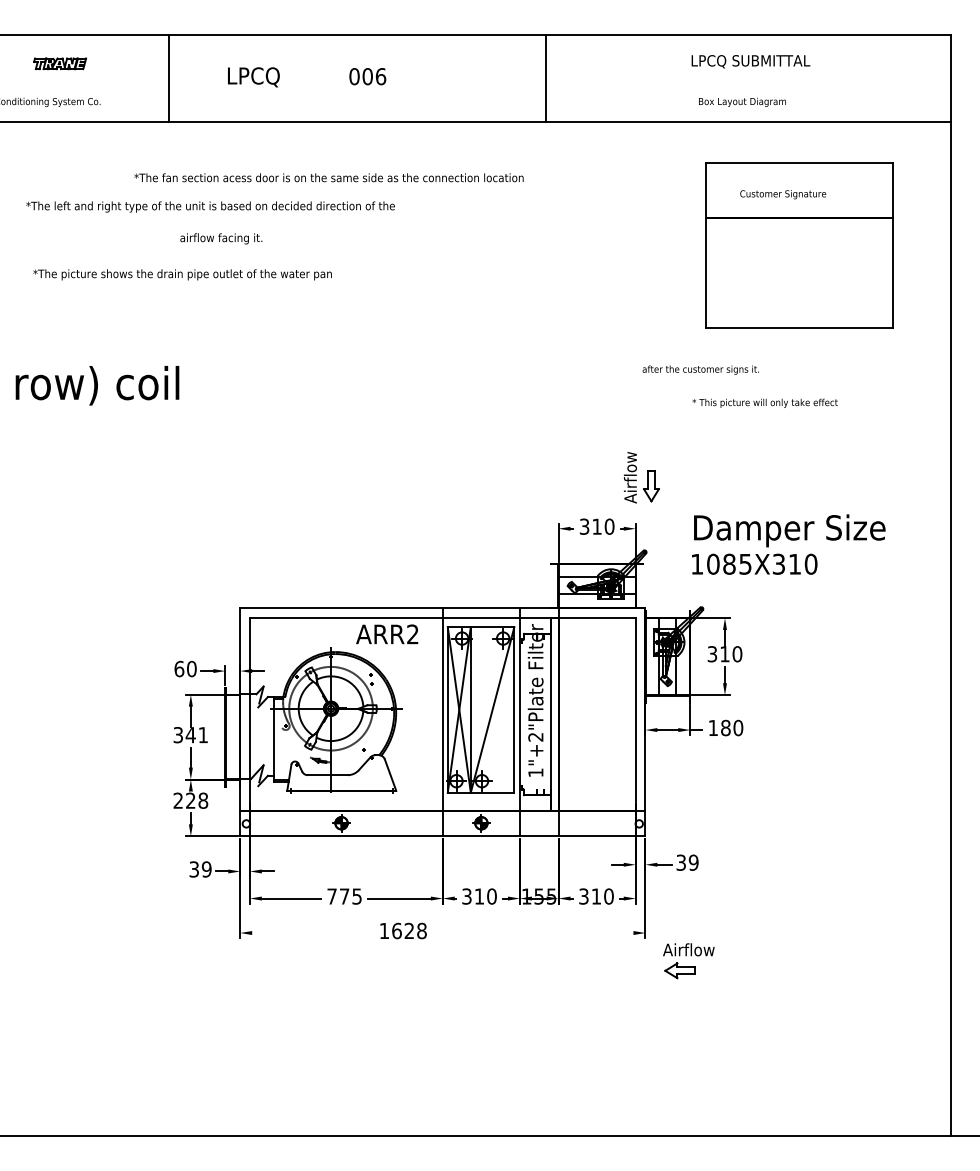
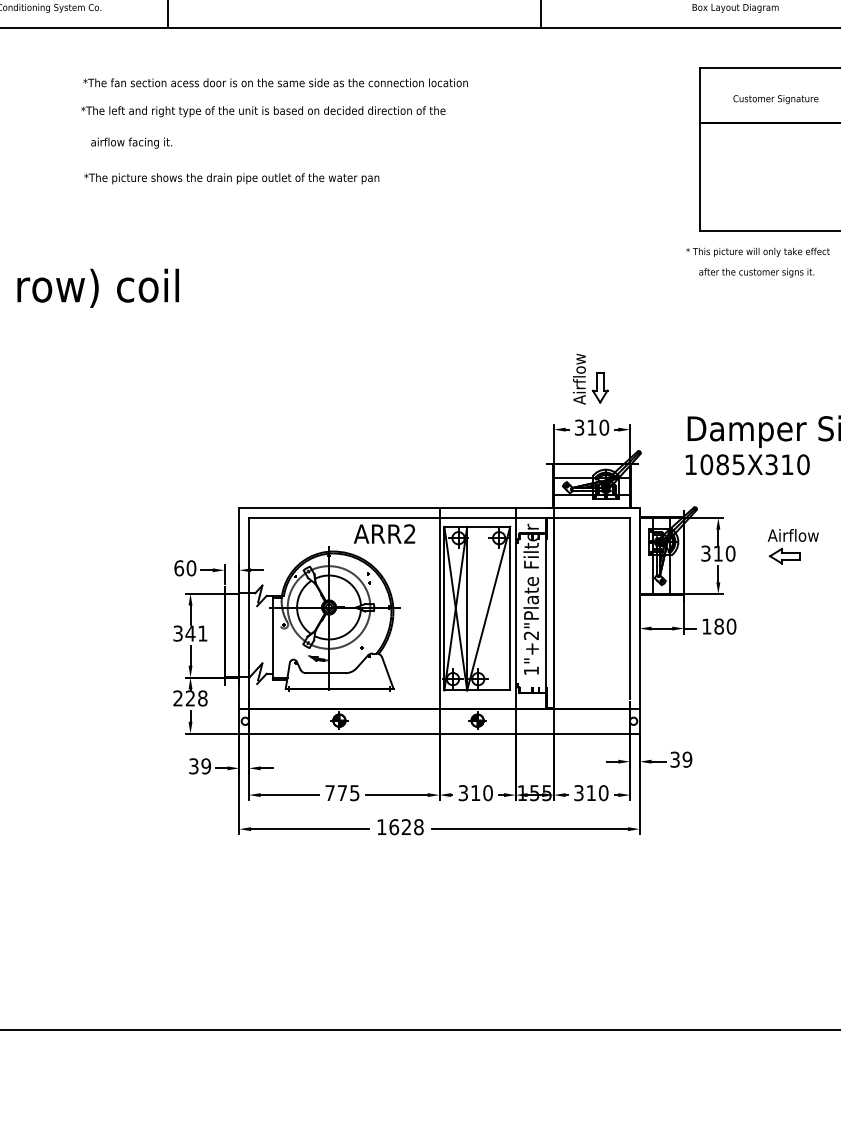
text: (328, 177) -> (275, 82), moved
text: (210, 206) -> (263, 111), moved
text: (221, 238) -> (131, 142), moved
text: (182, 274) -> (231, 178), moved
text: (700, 369) -> (756, 272), moved
text: (764, 402) -> (757, 251), moved
part: (641, 477) -> (590, 379), moved
line: (311, 933) -> (309, 829), added
line: (533, 933) -> (529, 829), added
part: (688, 961) -> (792, 547), moved

